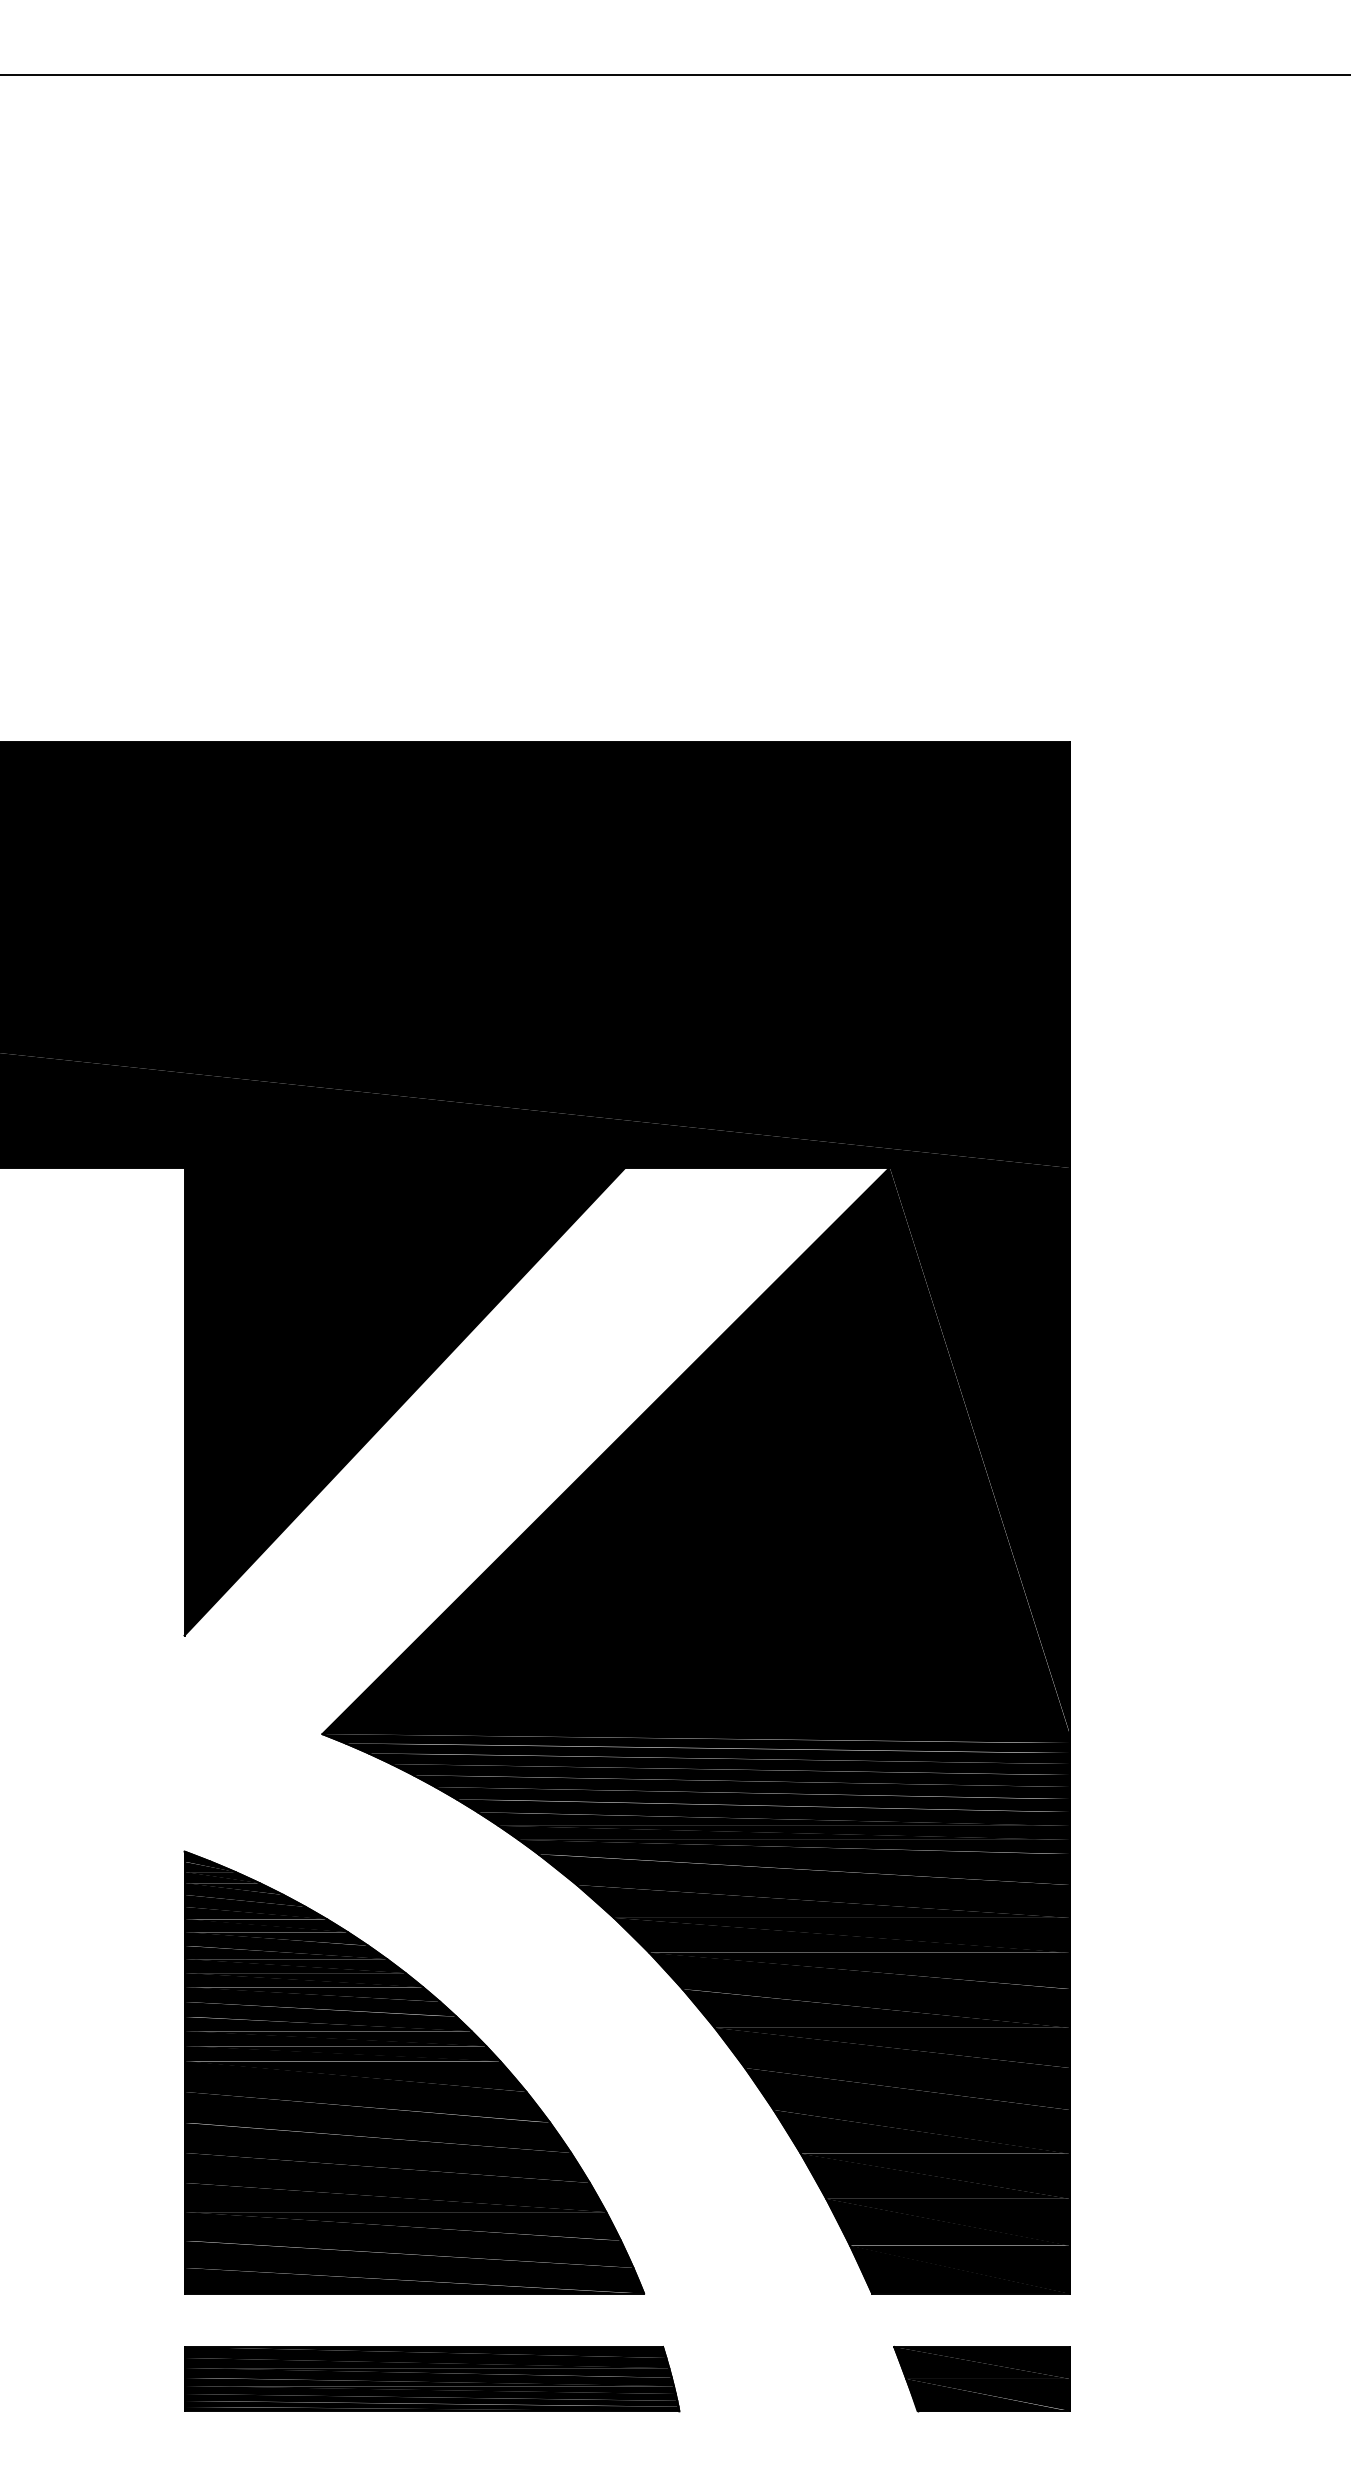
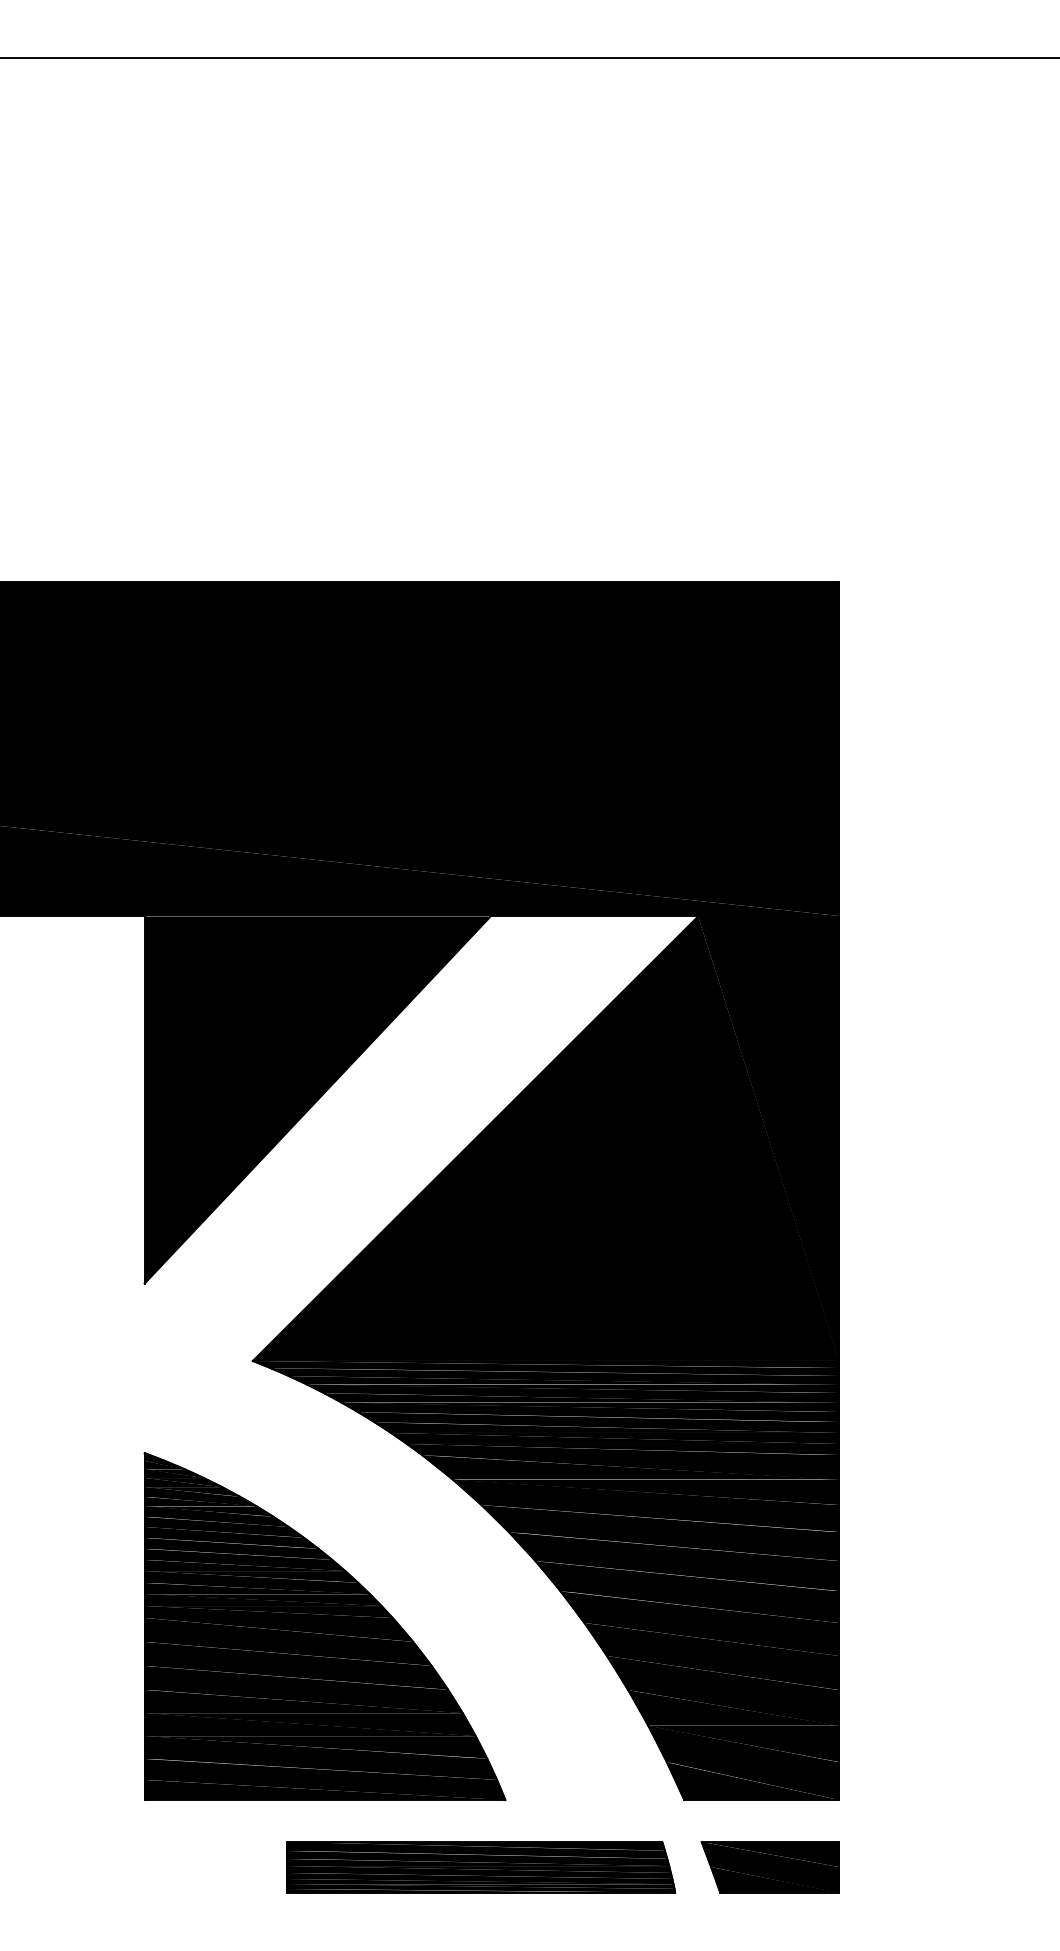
part: (432, 2379) -> (481, 1867), moved

